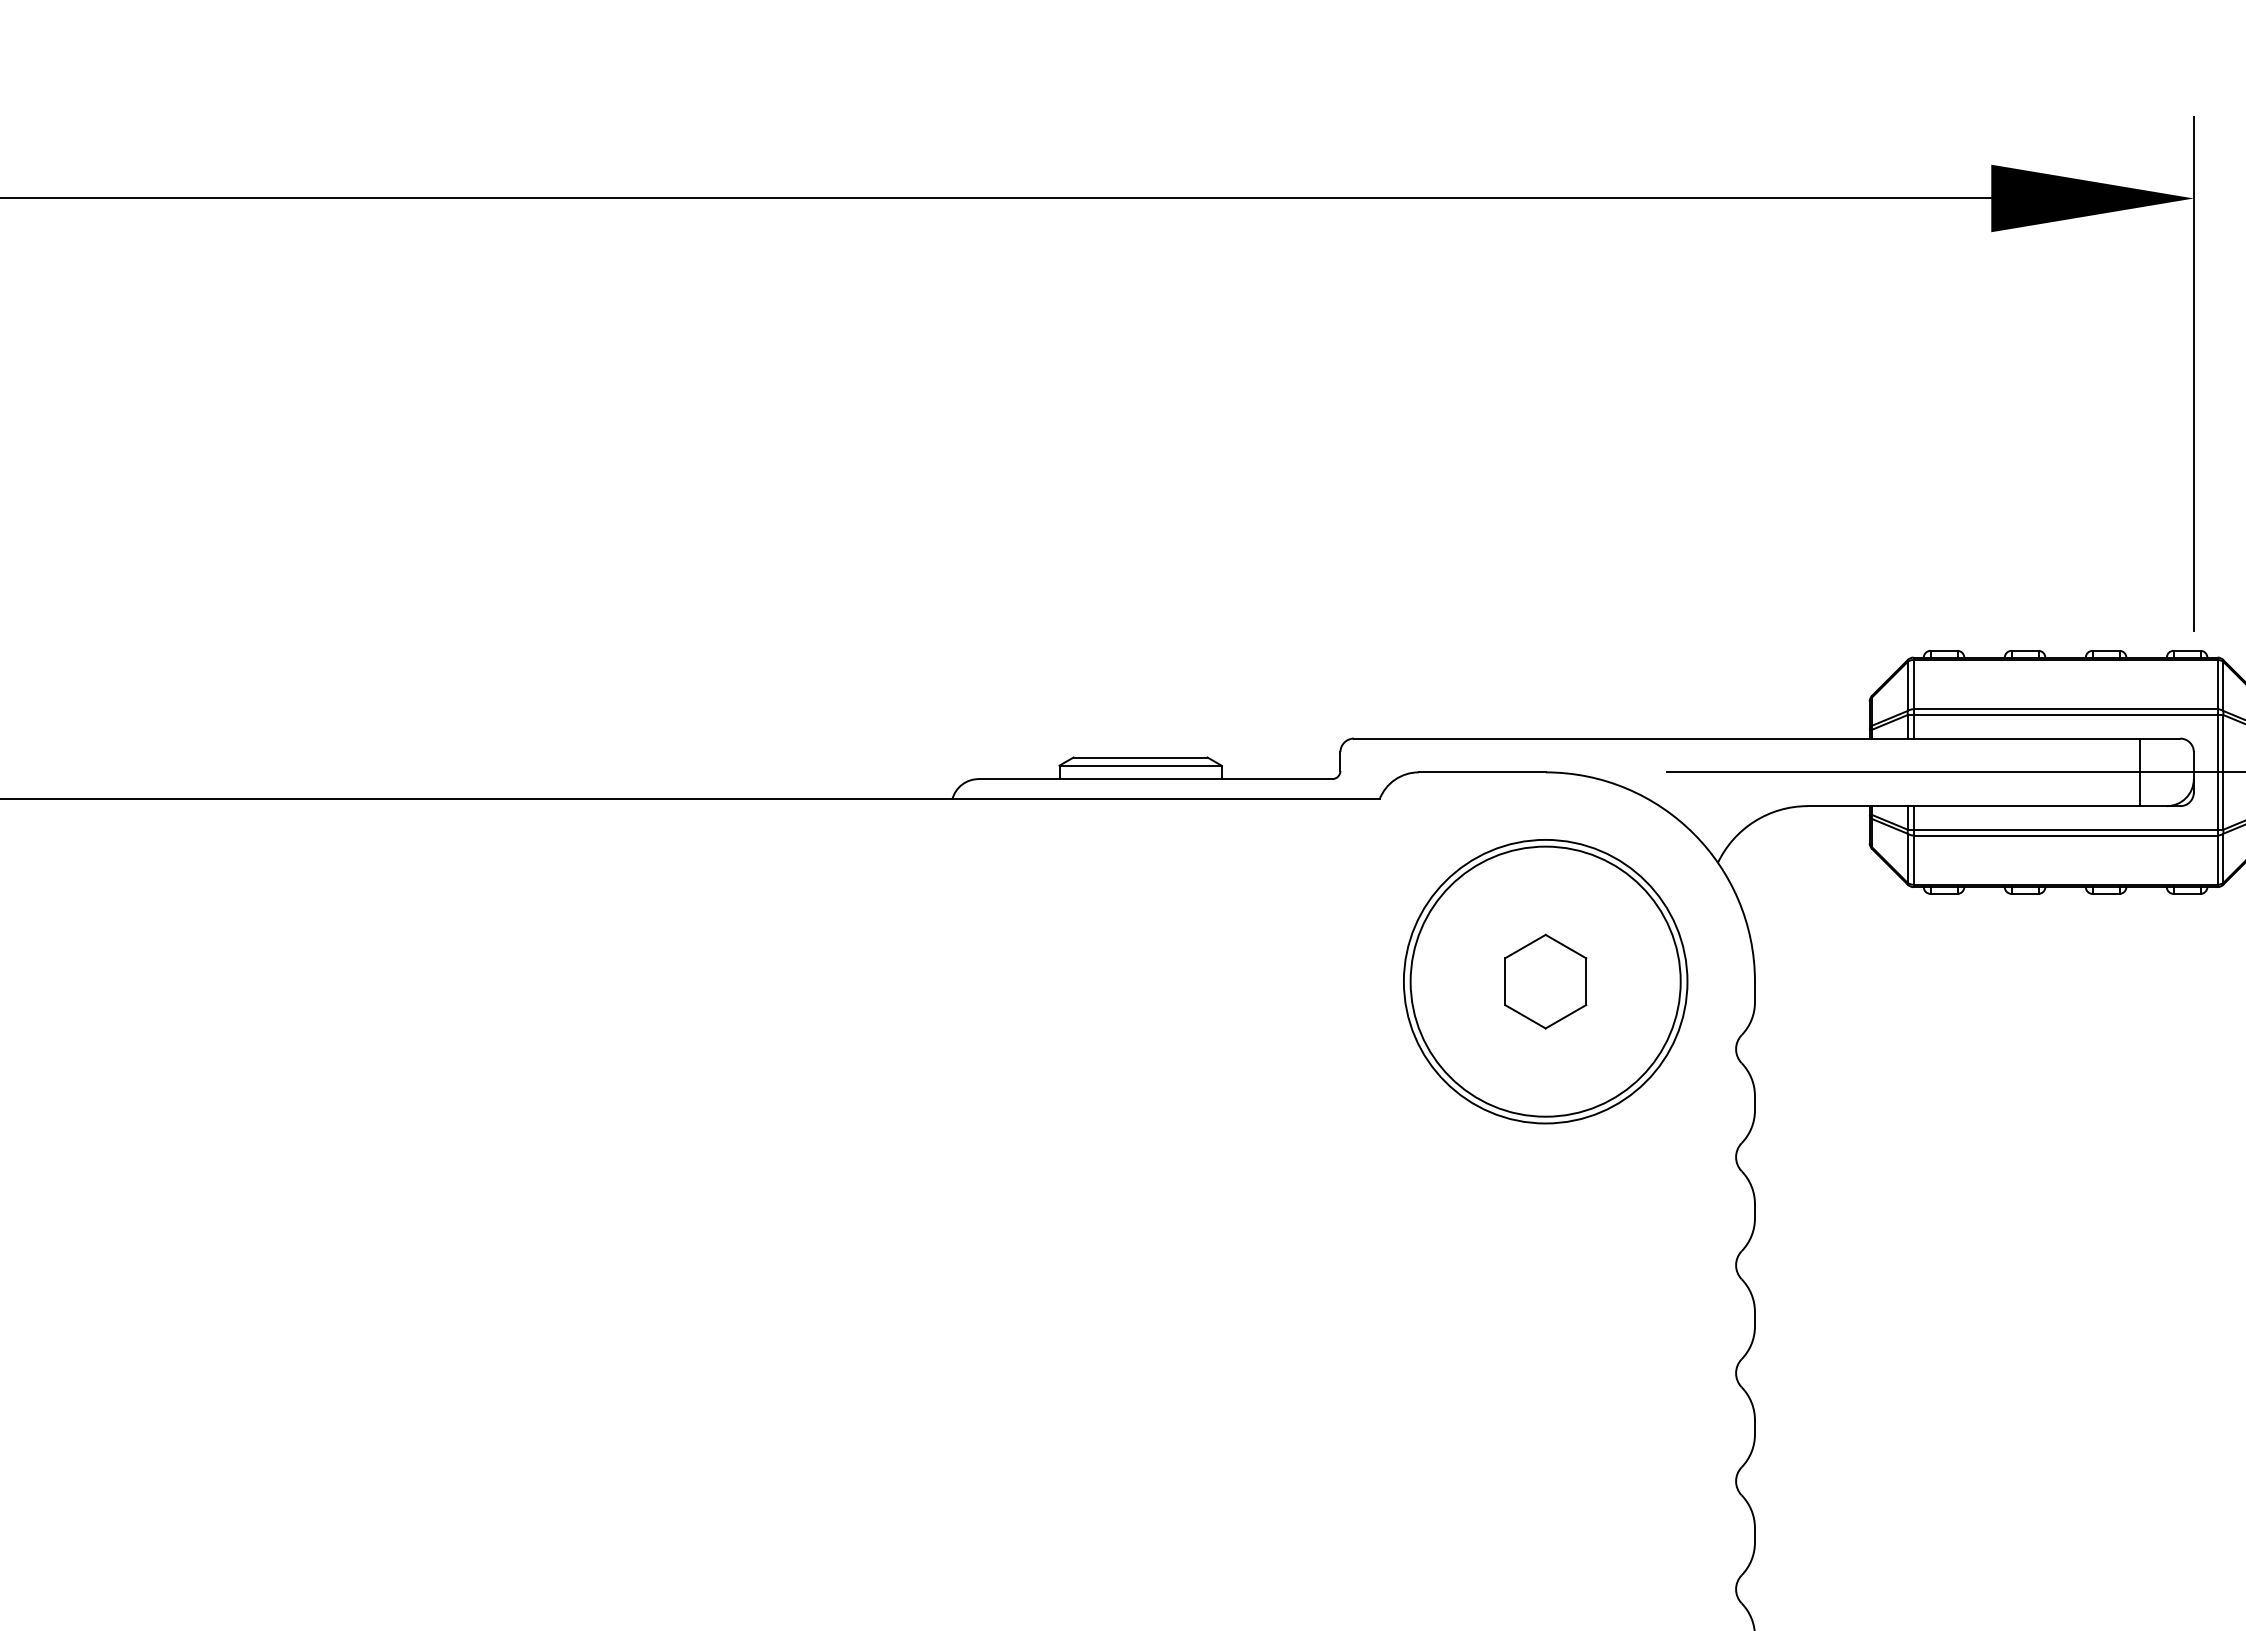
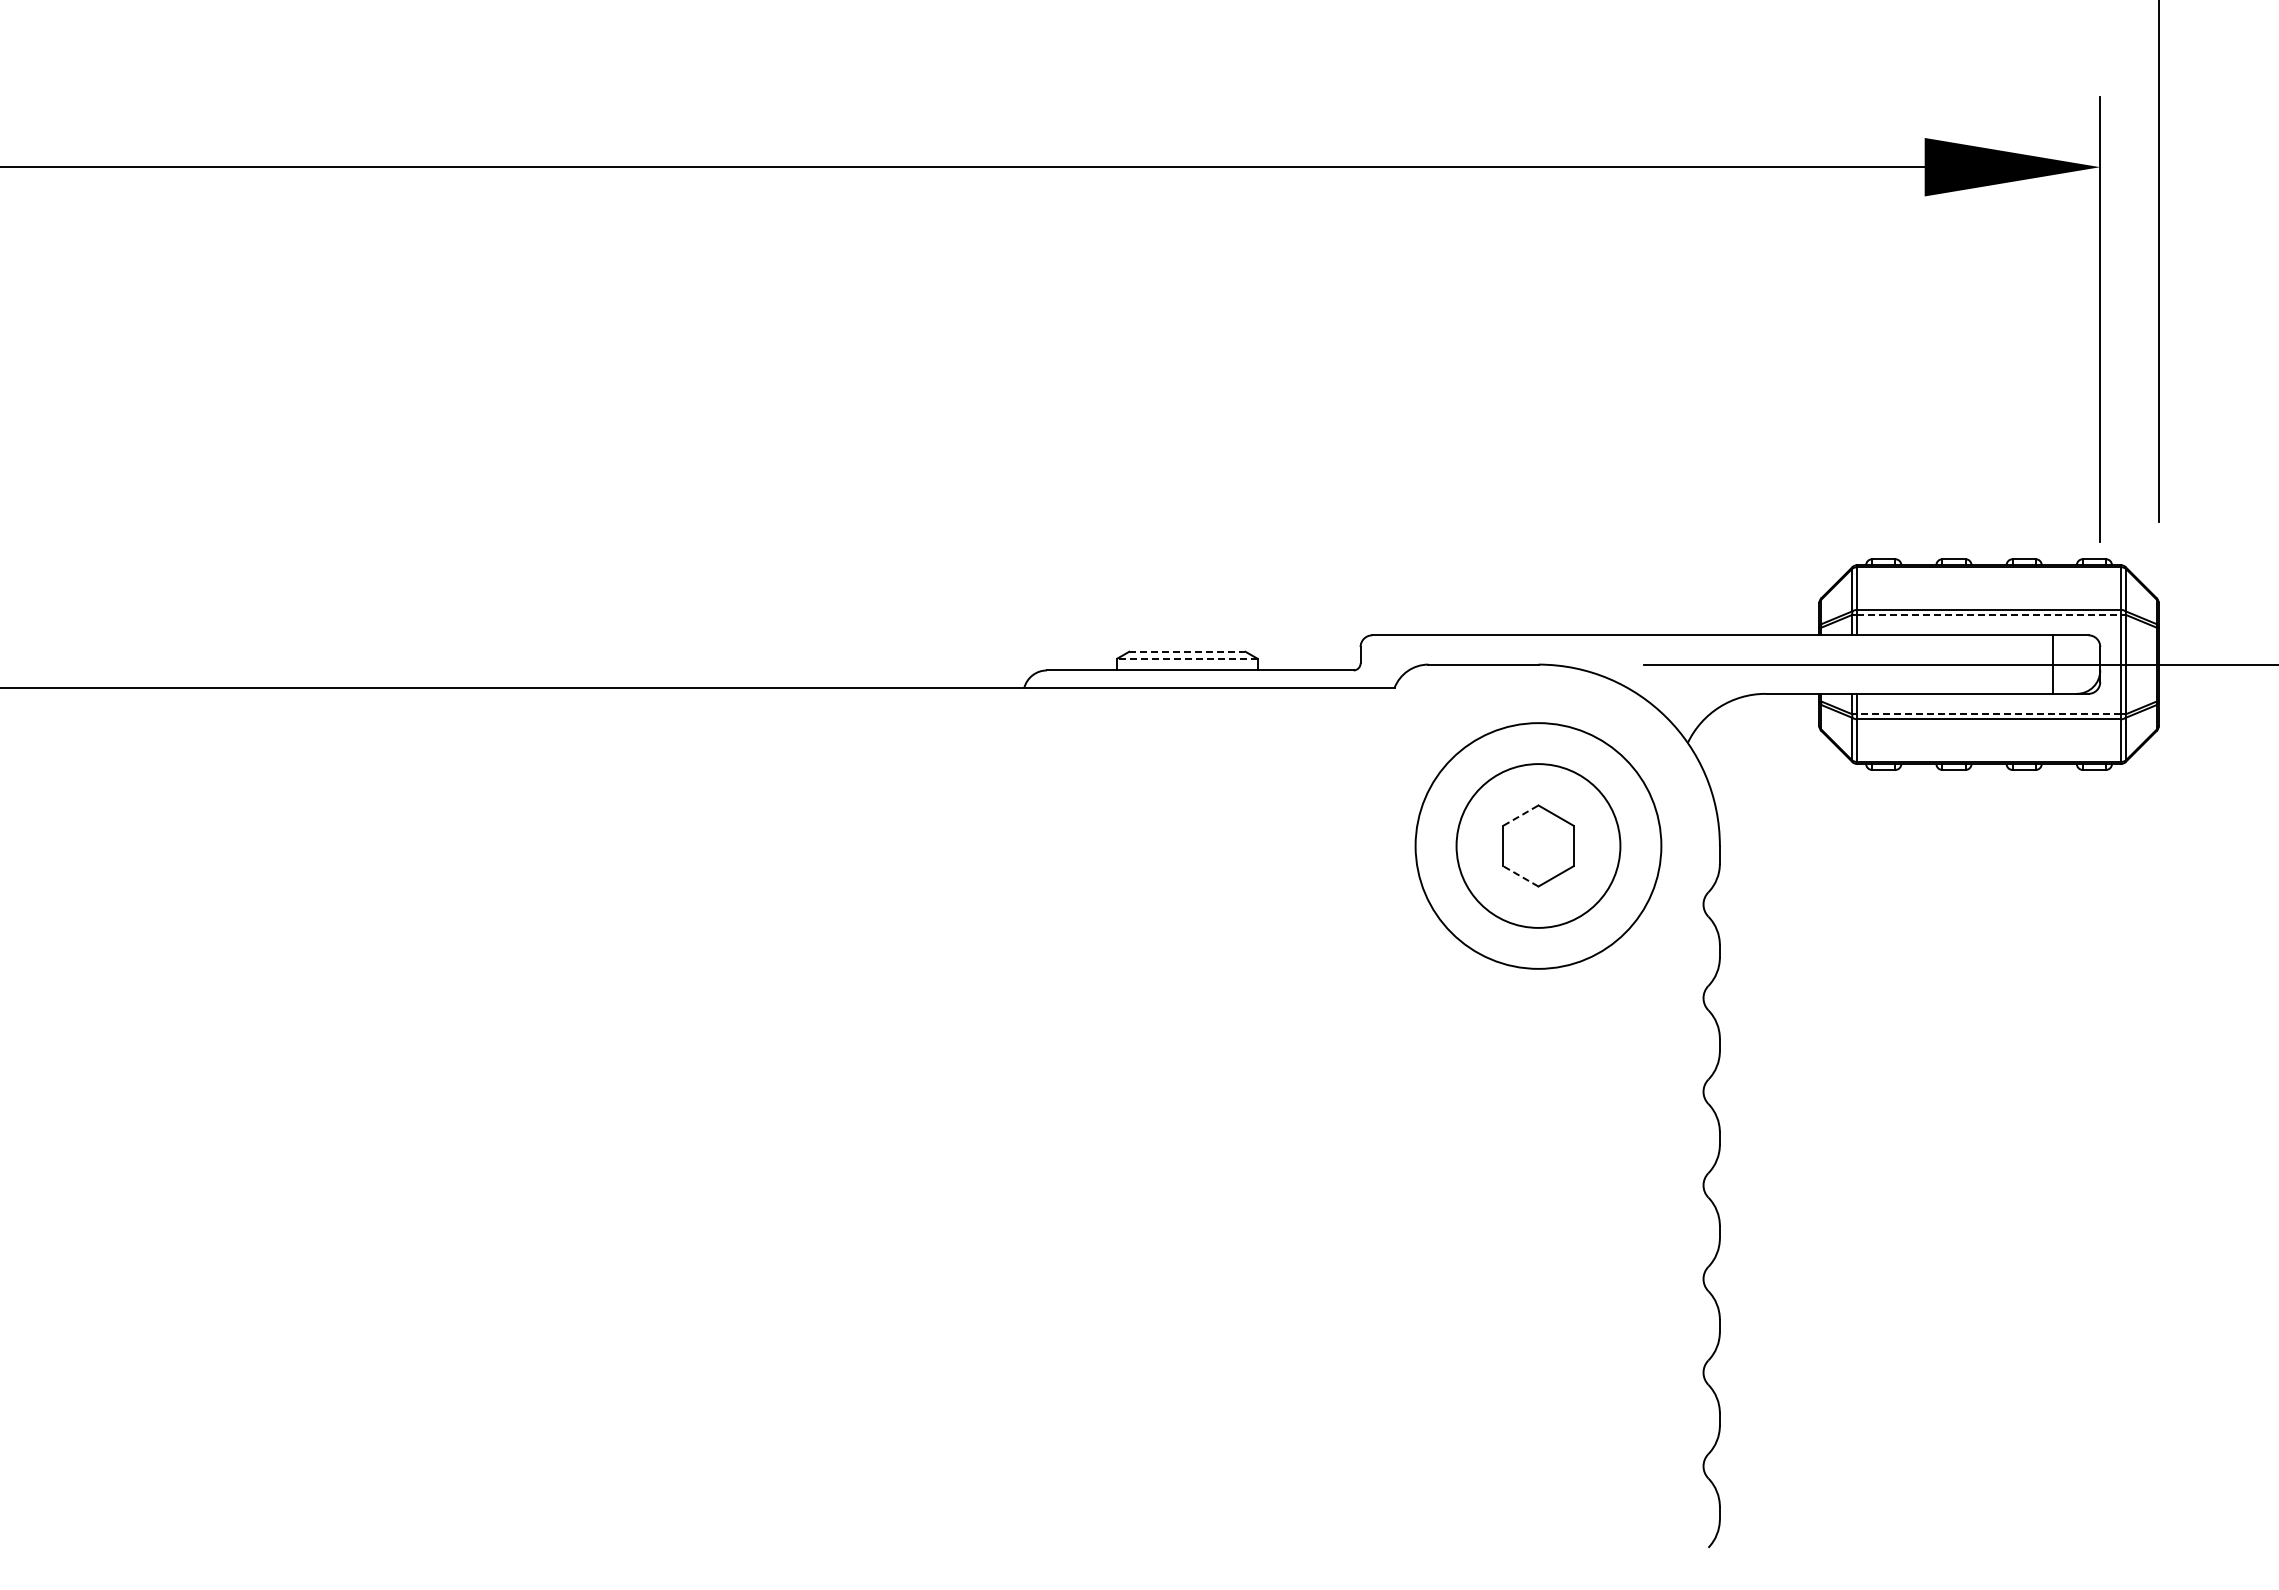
line: (2066, 714) -> (1989, 614), solid -> dashed
line: (1140, 757) -> (1187, 651), solid -> dashed
line: (1139, 765) -> (1186, 658), solid -> dashed
line: (2066, 829) -> (1989, 714), solid -> dashed
line: (1526, 946) -> (1521, 815), solid -> dashed
circle: (1545, 981) -> (1538, 845), size x0.7
line: (1524, 1016) -> (1520, 876), solid -> dashed

